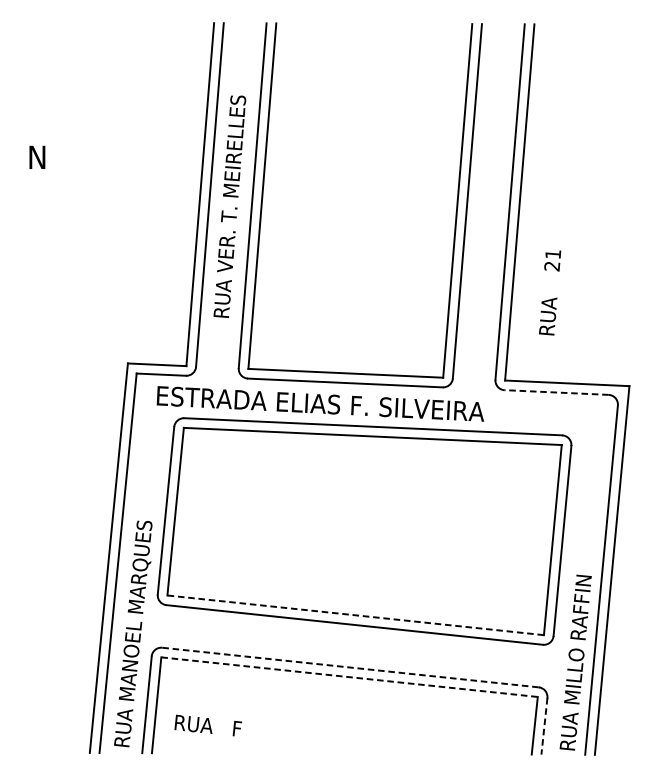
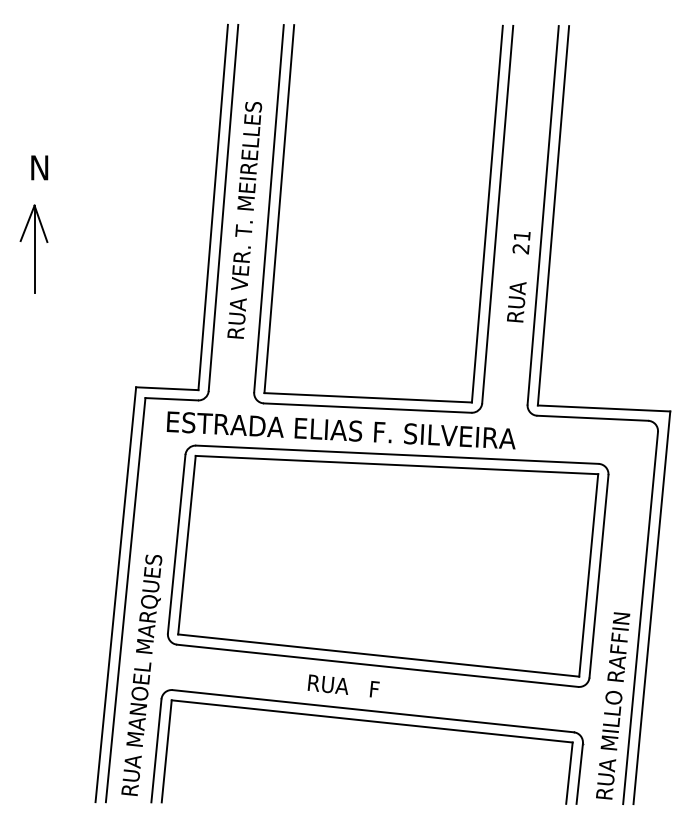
part: (31, 233) -> (33, 248), added
text: (549, 293) -> (518, 277), moved
line: (556, 392) -> (592, 418), dashed -> solid
line: (355, 615) -> (378, 655), dashed -> solid
line: (350, 667) -> (373, 711), dashed -> solid
line: (349, 677) -> (372, 721), dashed -> solid
text: (208, 725) -> (343, 685), moved
line: (544, 727) -> (579, 774), dashed -> solid

